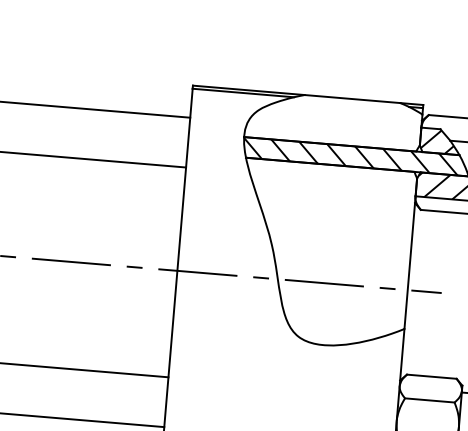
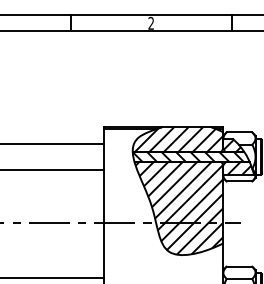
hatch: (336, 121) -> (179, 139), added
hatch: (325, 254) -> (179, 208), added

